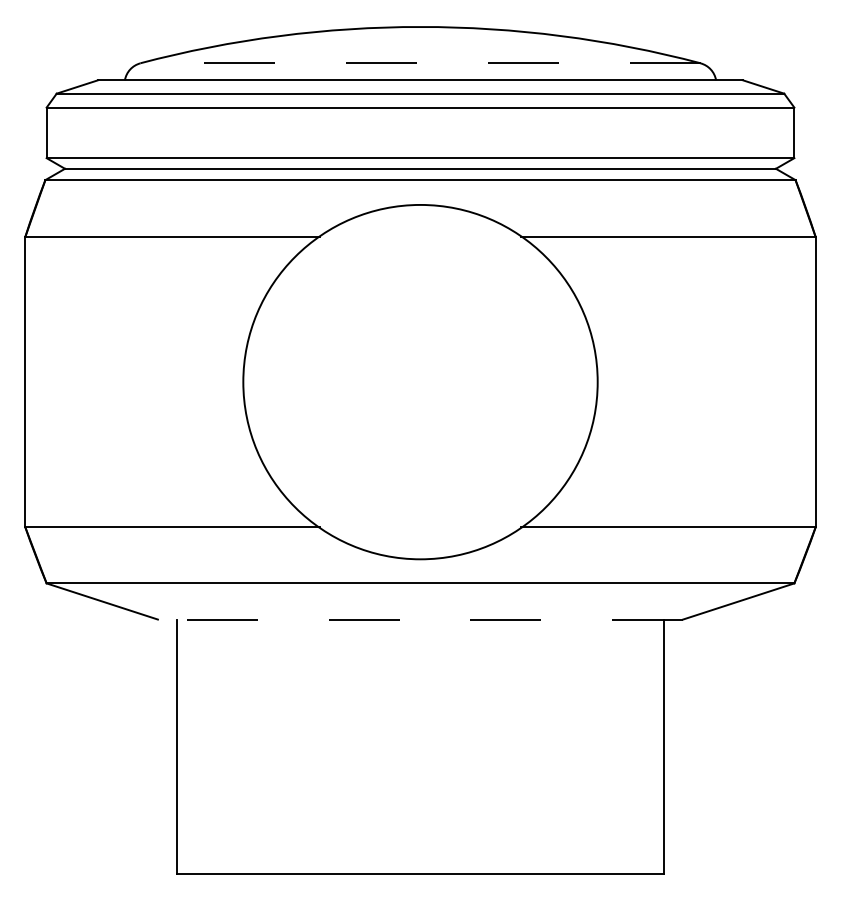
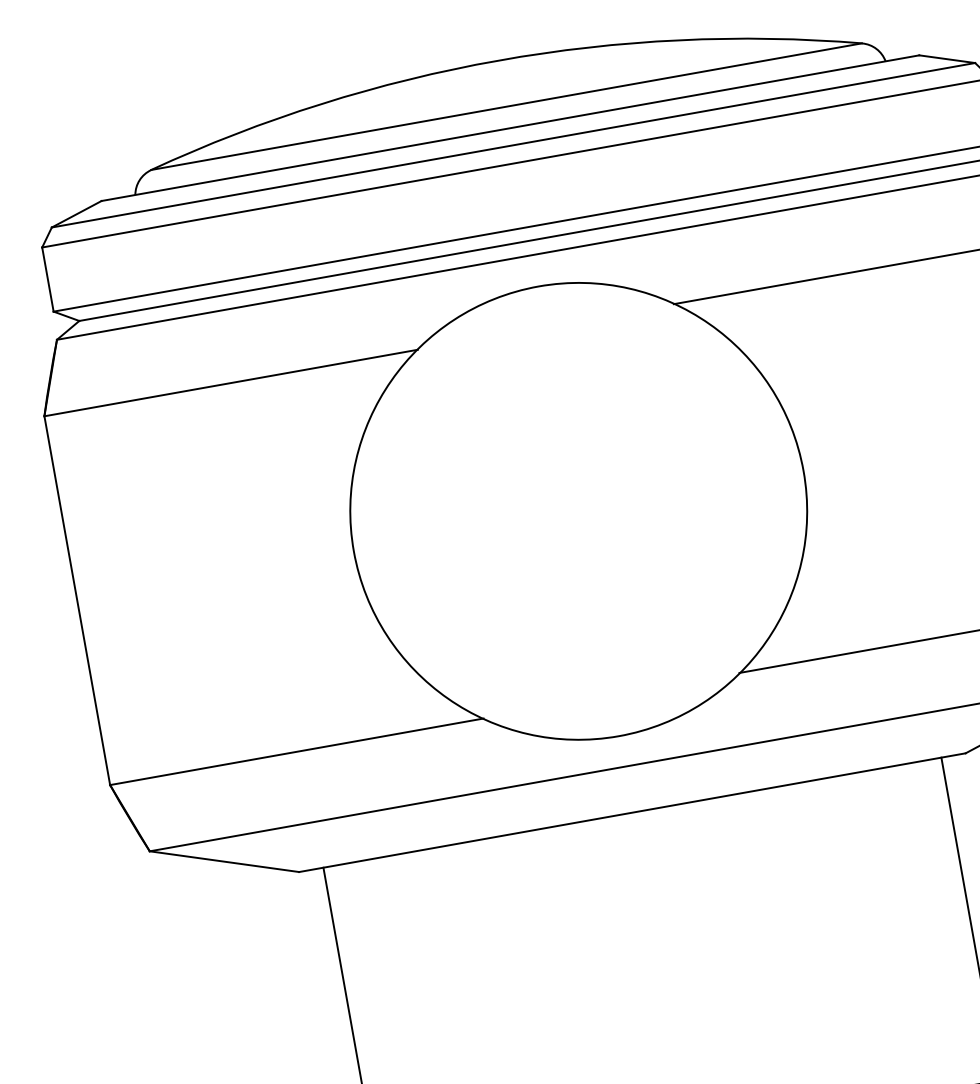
line: (419, 63) -> (505, 107), dashed -> solid
line: (420, 619) -> (632, 812), dashed -> solid

